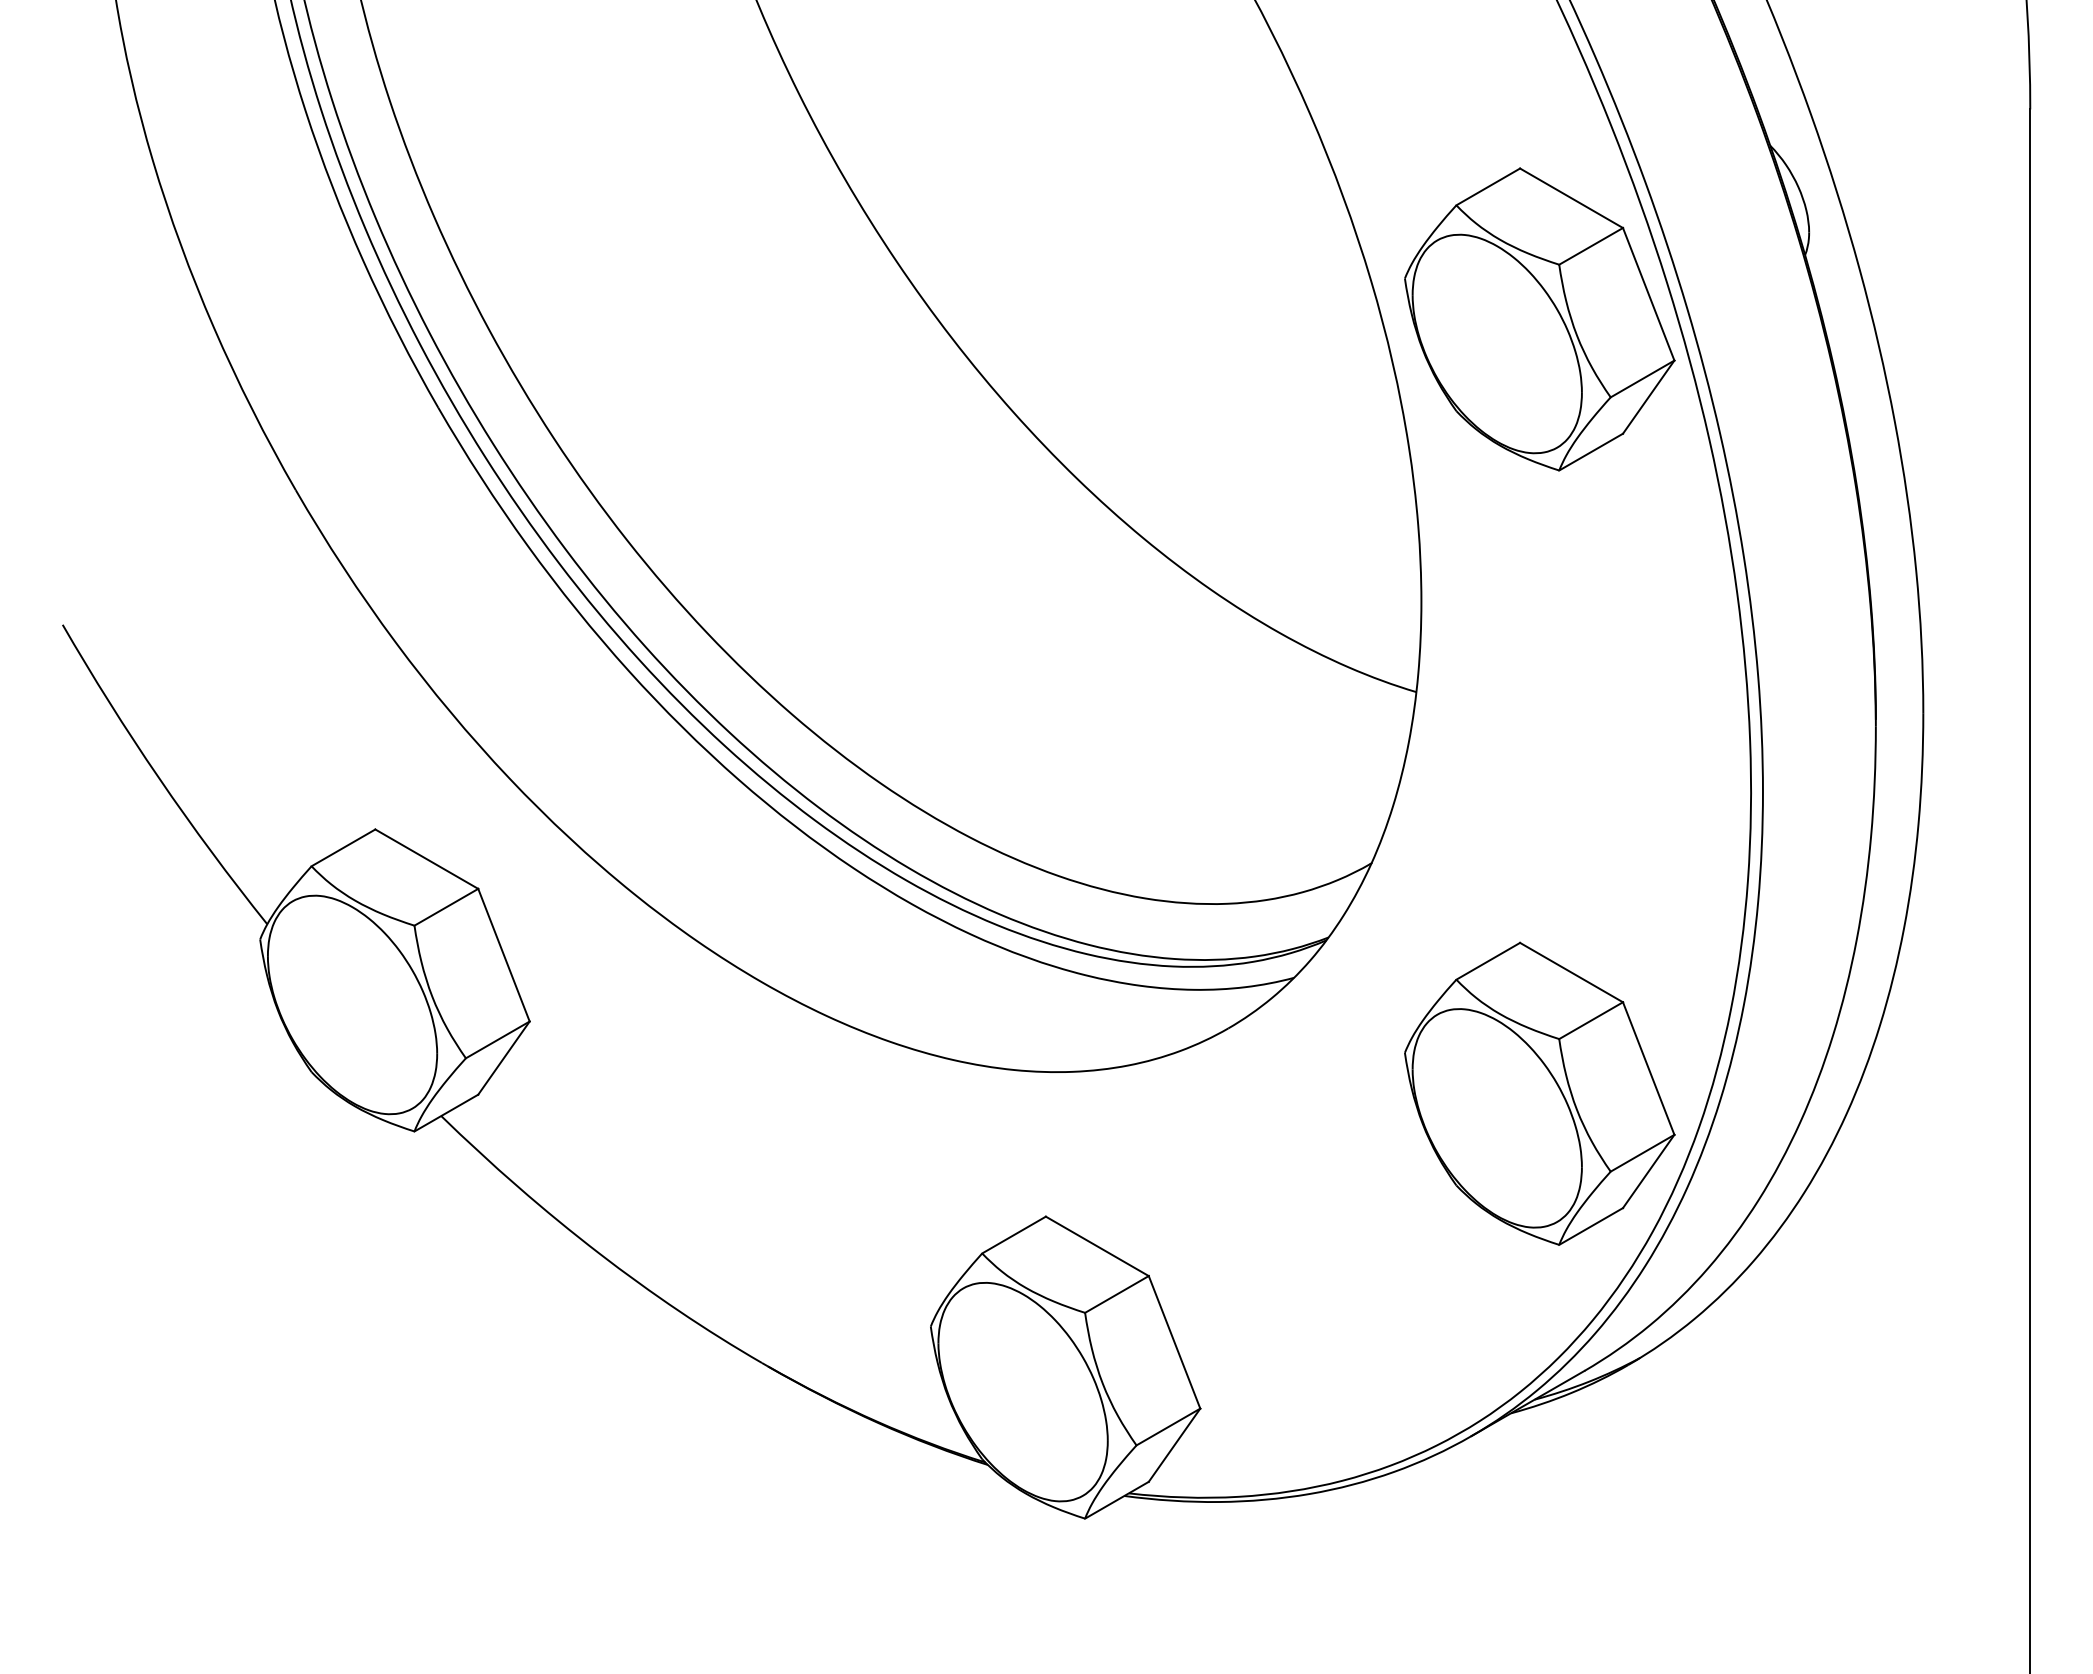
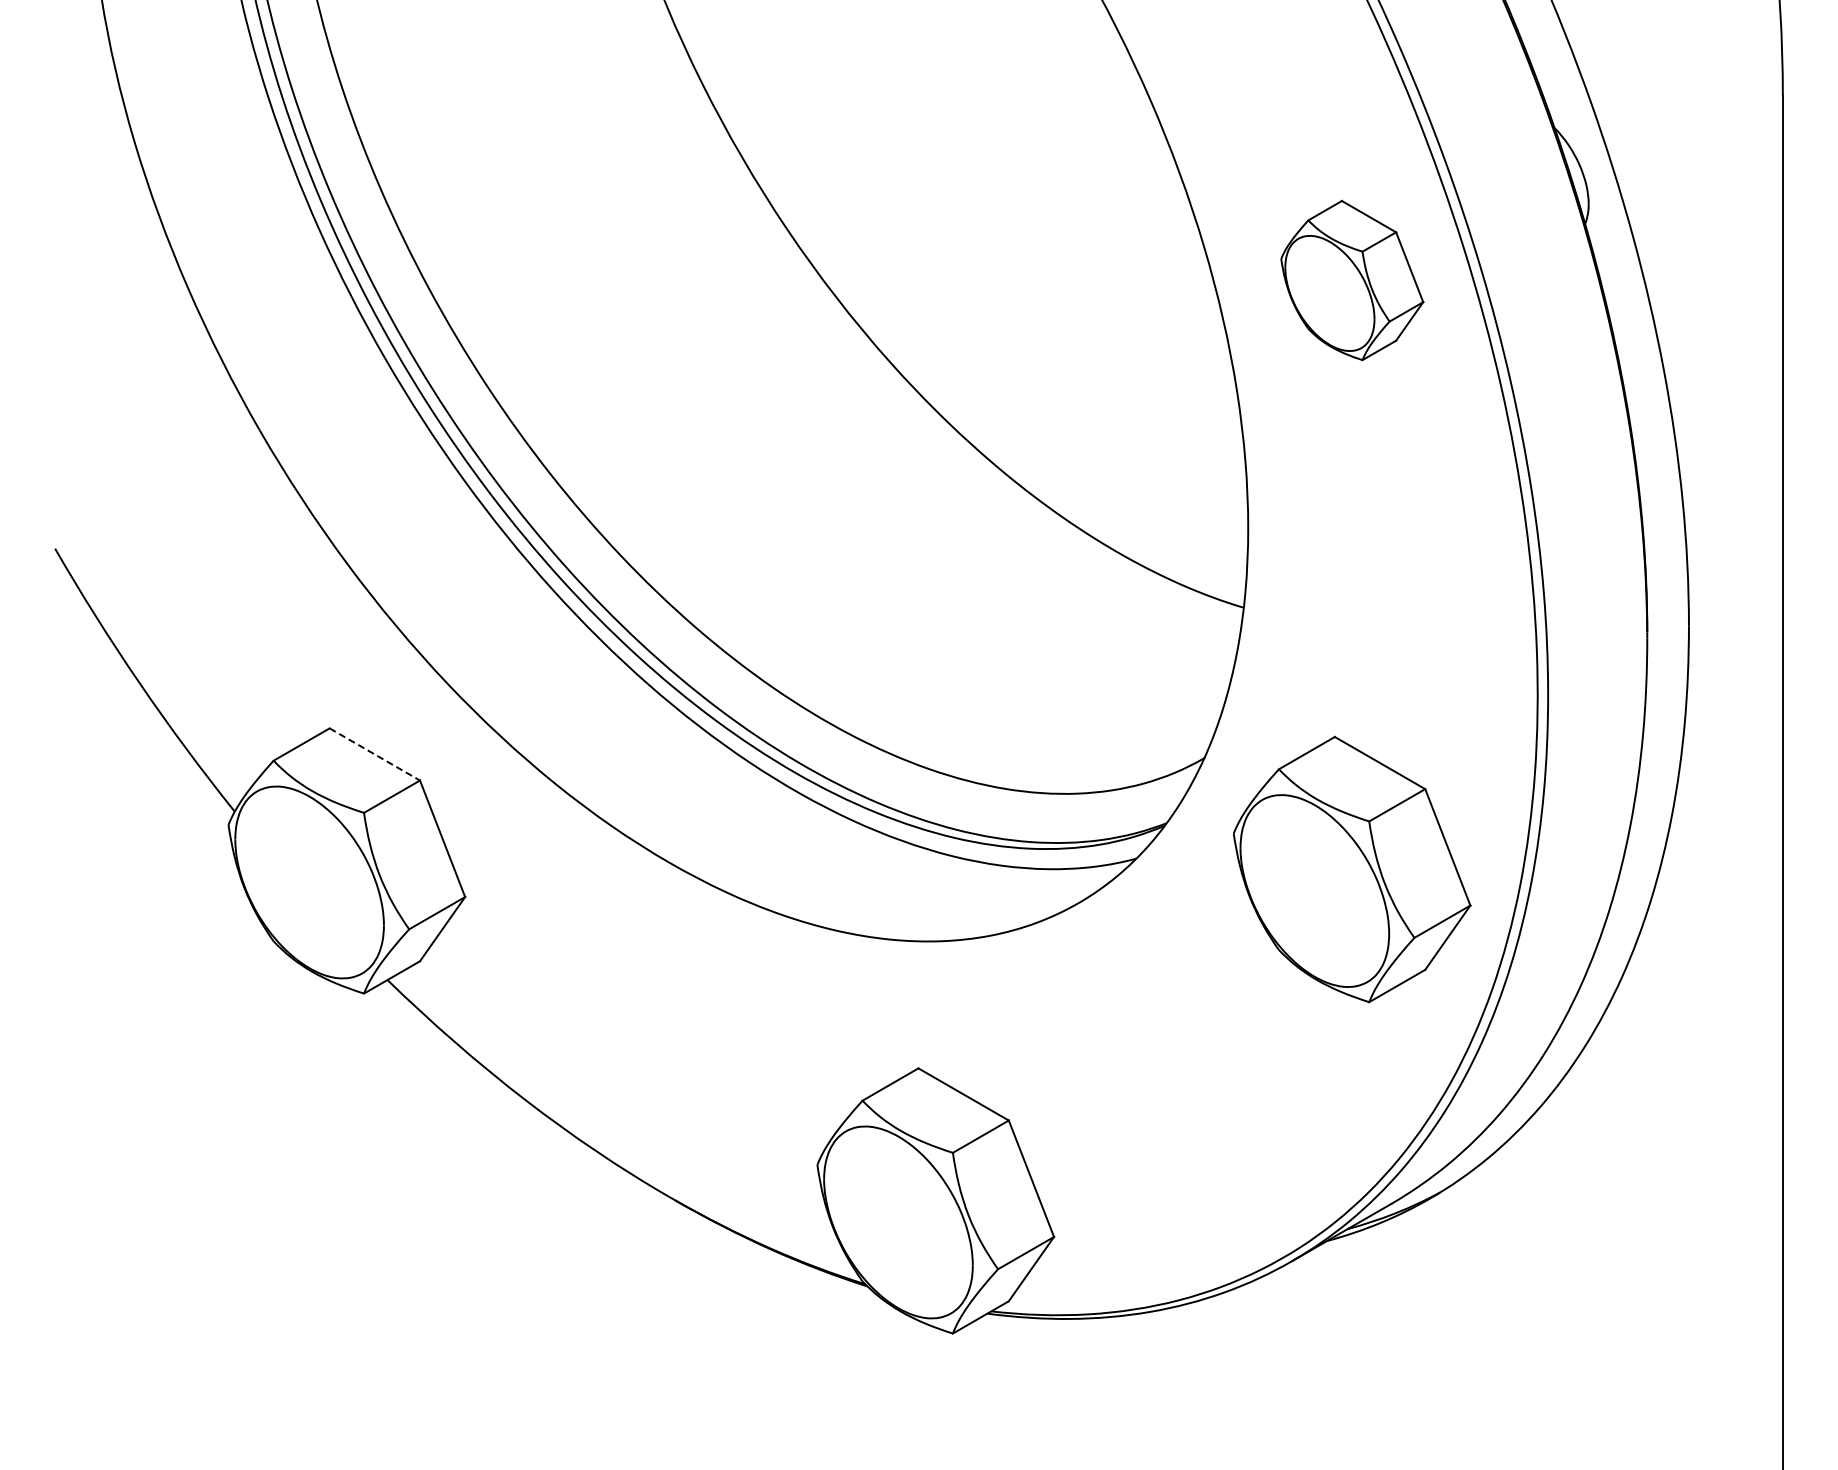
part: (1540, 319) -> (1352, 280), size x0.6
line: (427, 859) -> (375, 754), solid -> dashed
part: (1540, 1093) -> (1352, 869), moved

